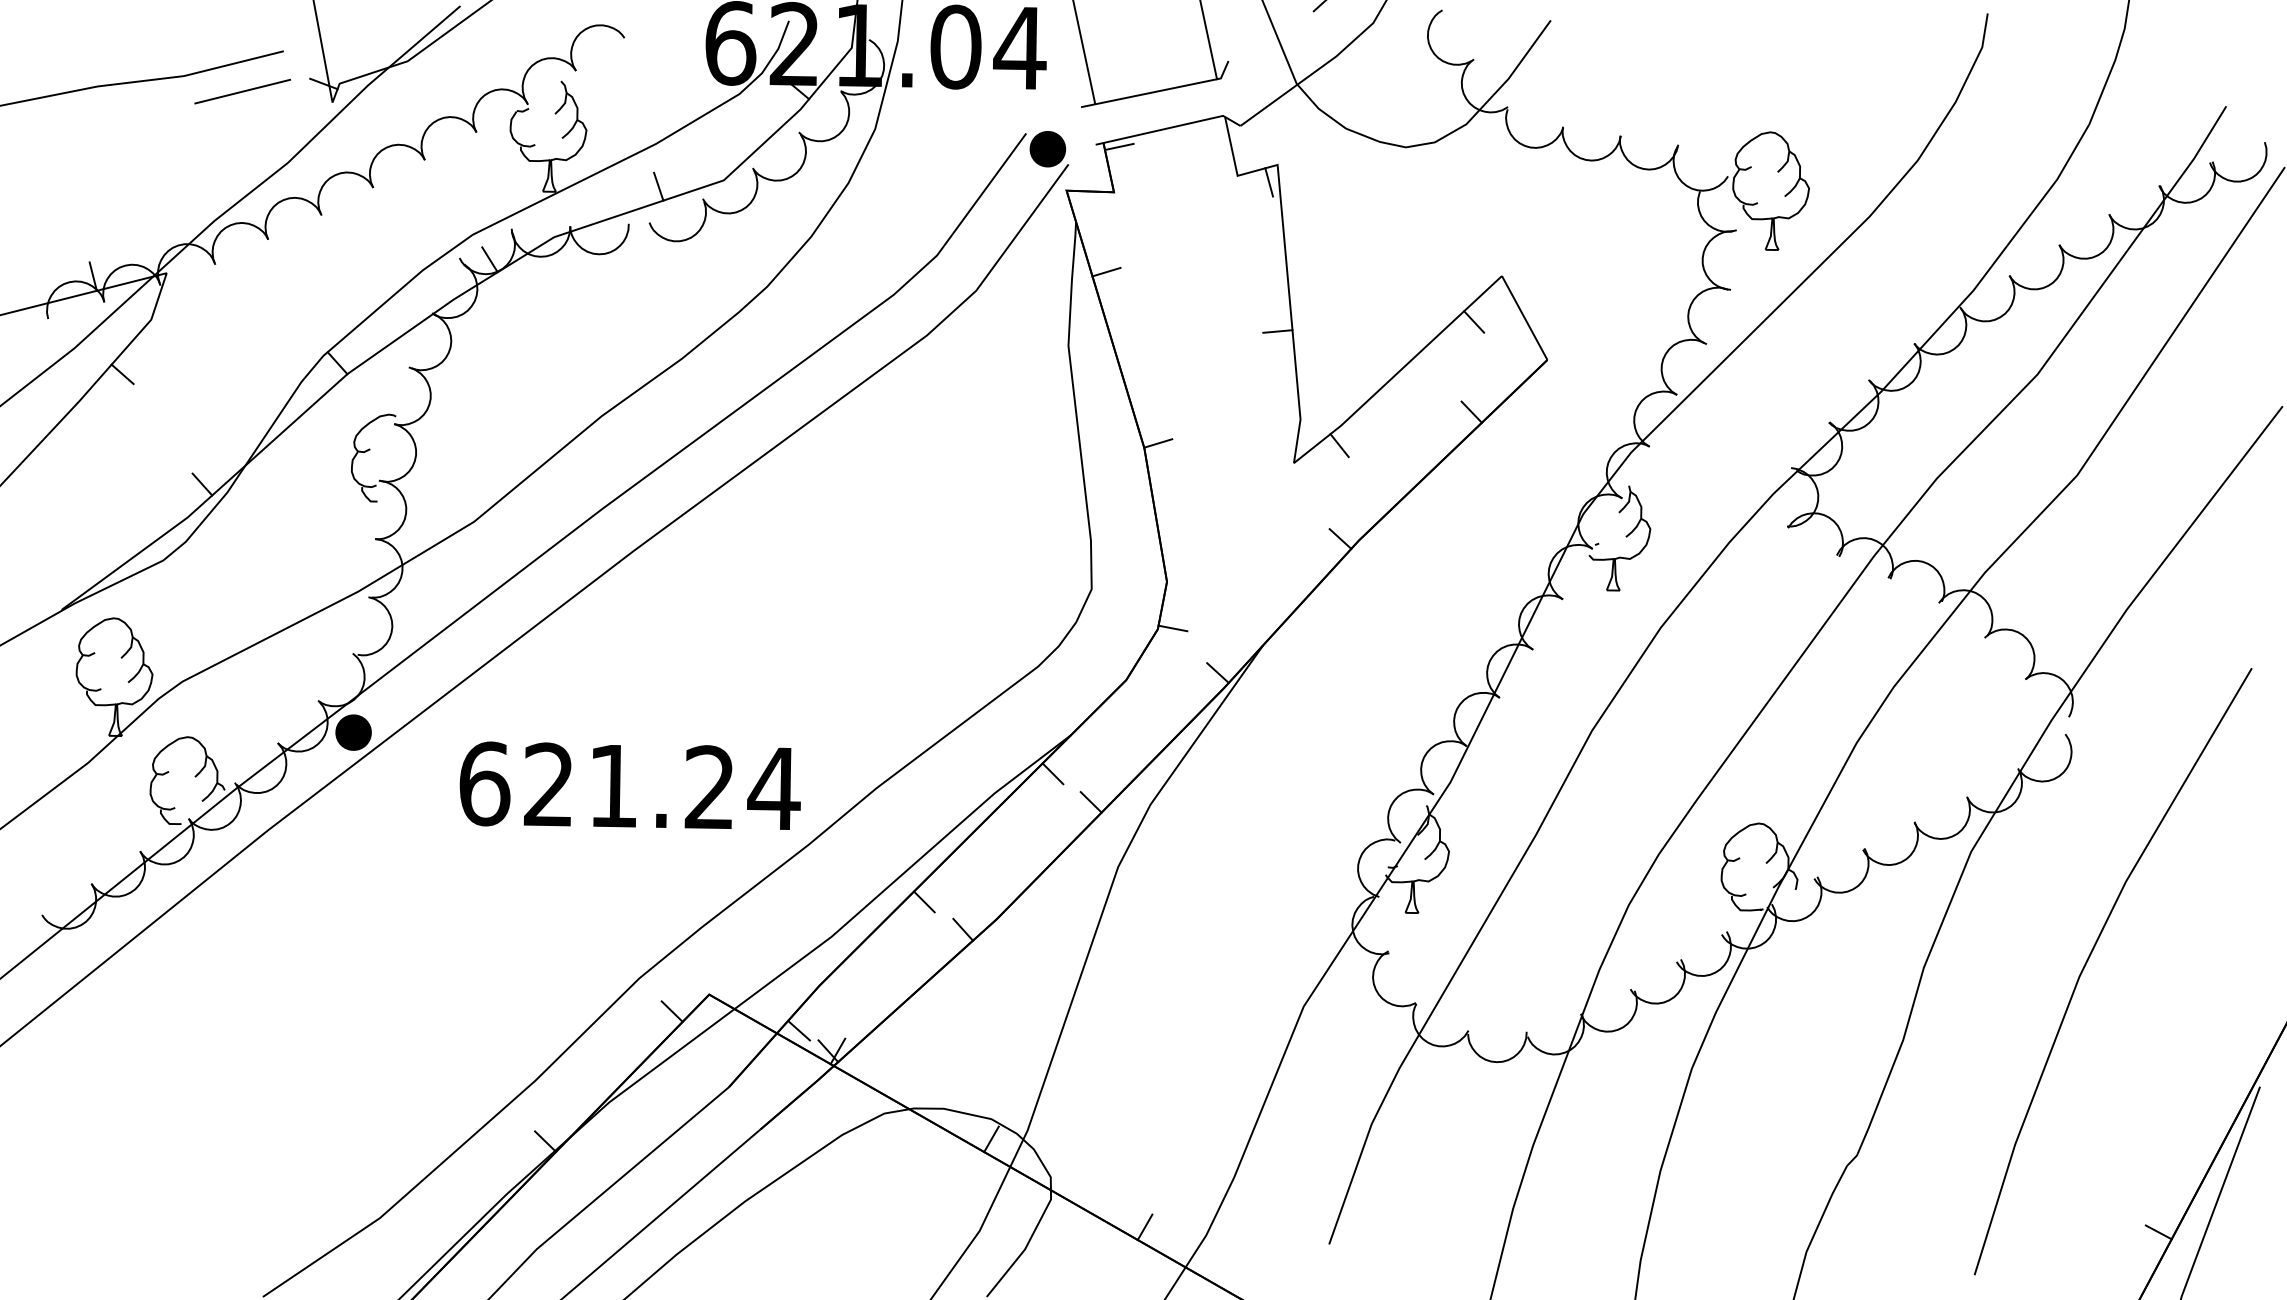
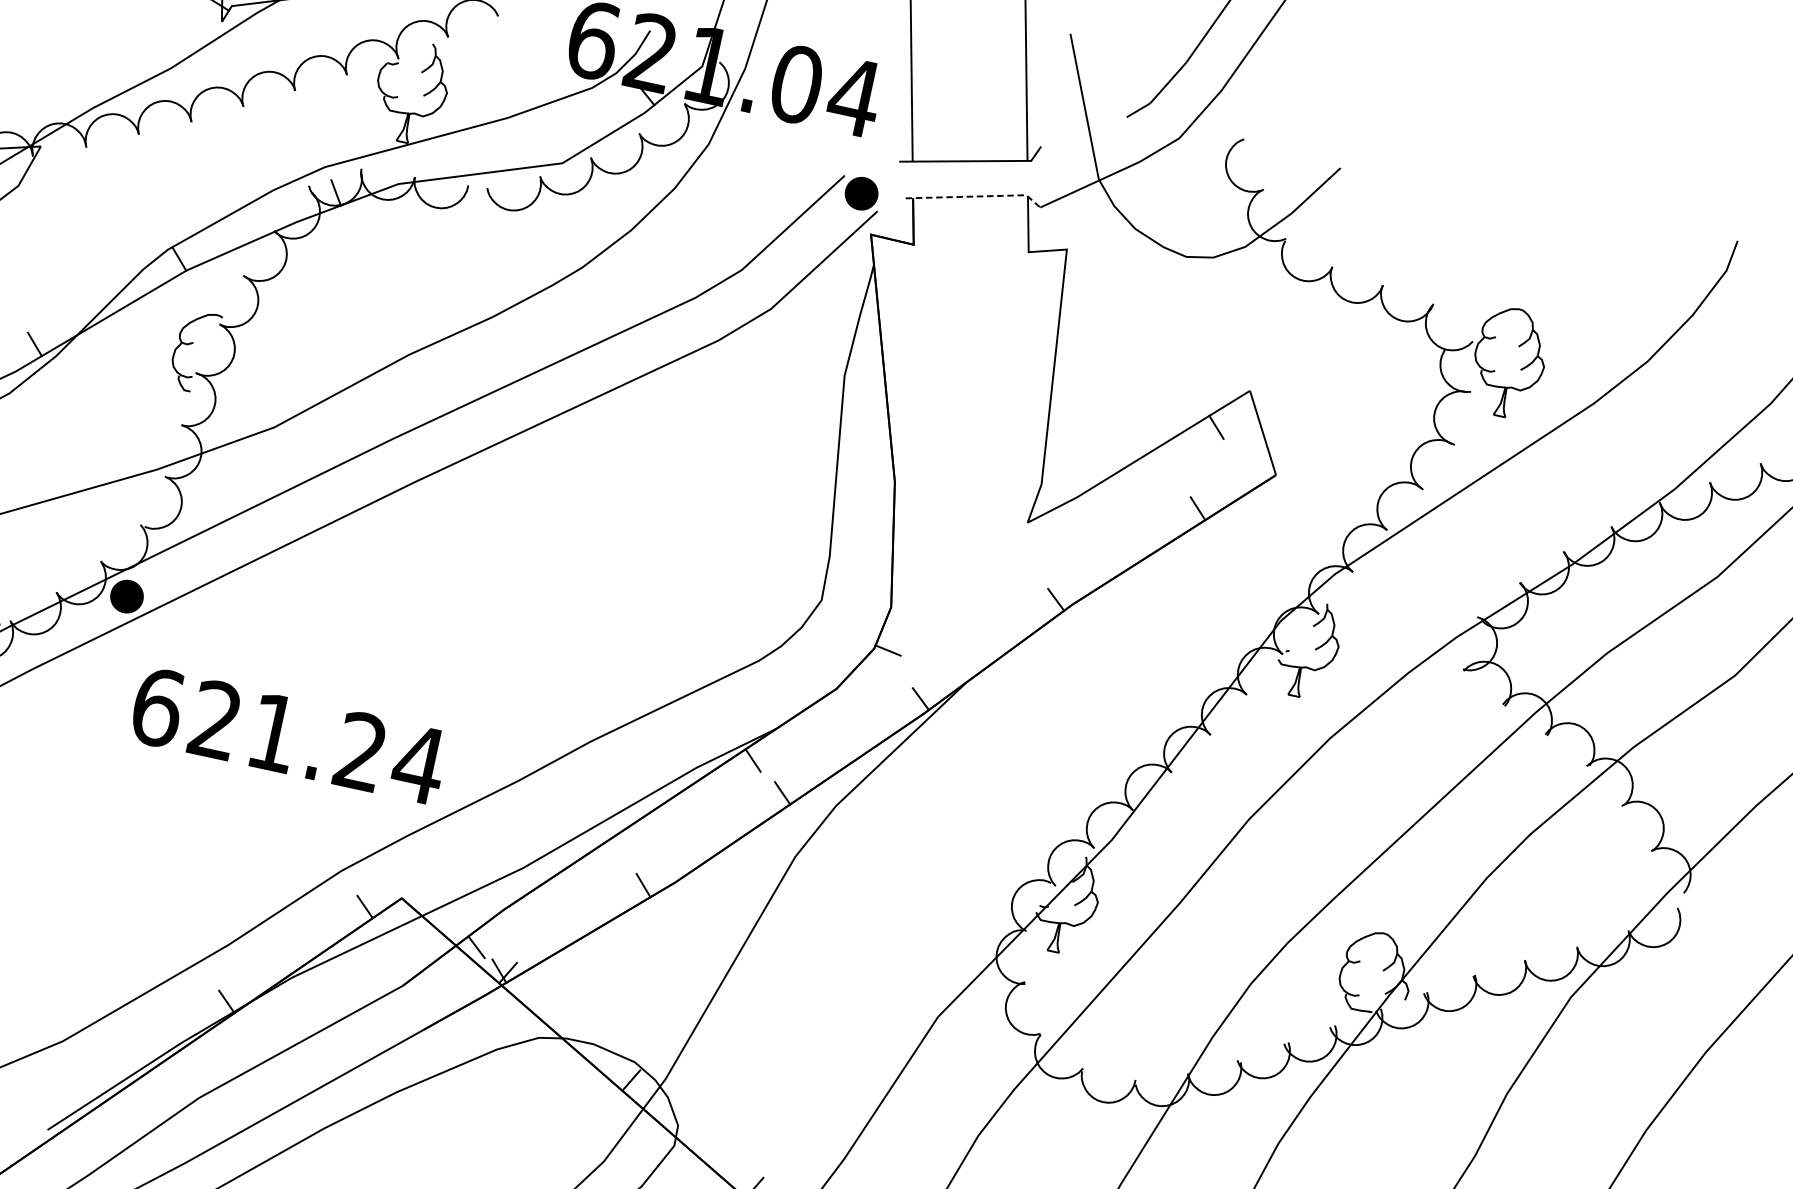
line: (1170, 127) -> (976, 196), solid -> dashed
line: (1119, 146) -> (926, 204), removed
line: (1269, 182) -> (1056, 264), removed
line: (658, 186) -> (502, 157), removed
line: (1106, 271) -> (892, 315), removed
line: (1277, 331) -> (1036, 400), removed
line: (1158, 443) -> (908, 480), removed
line: (1339, 445) -> (1072, 514), removed
text: (629, 785) -> (288, 735), moved
line: (924, 901) -> (613, 852), removed

